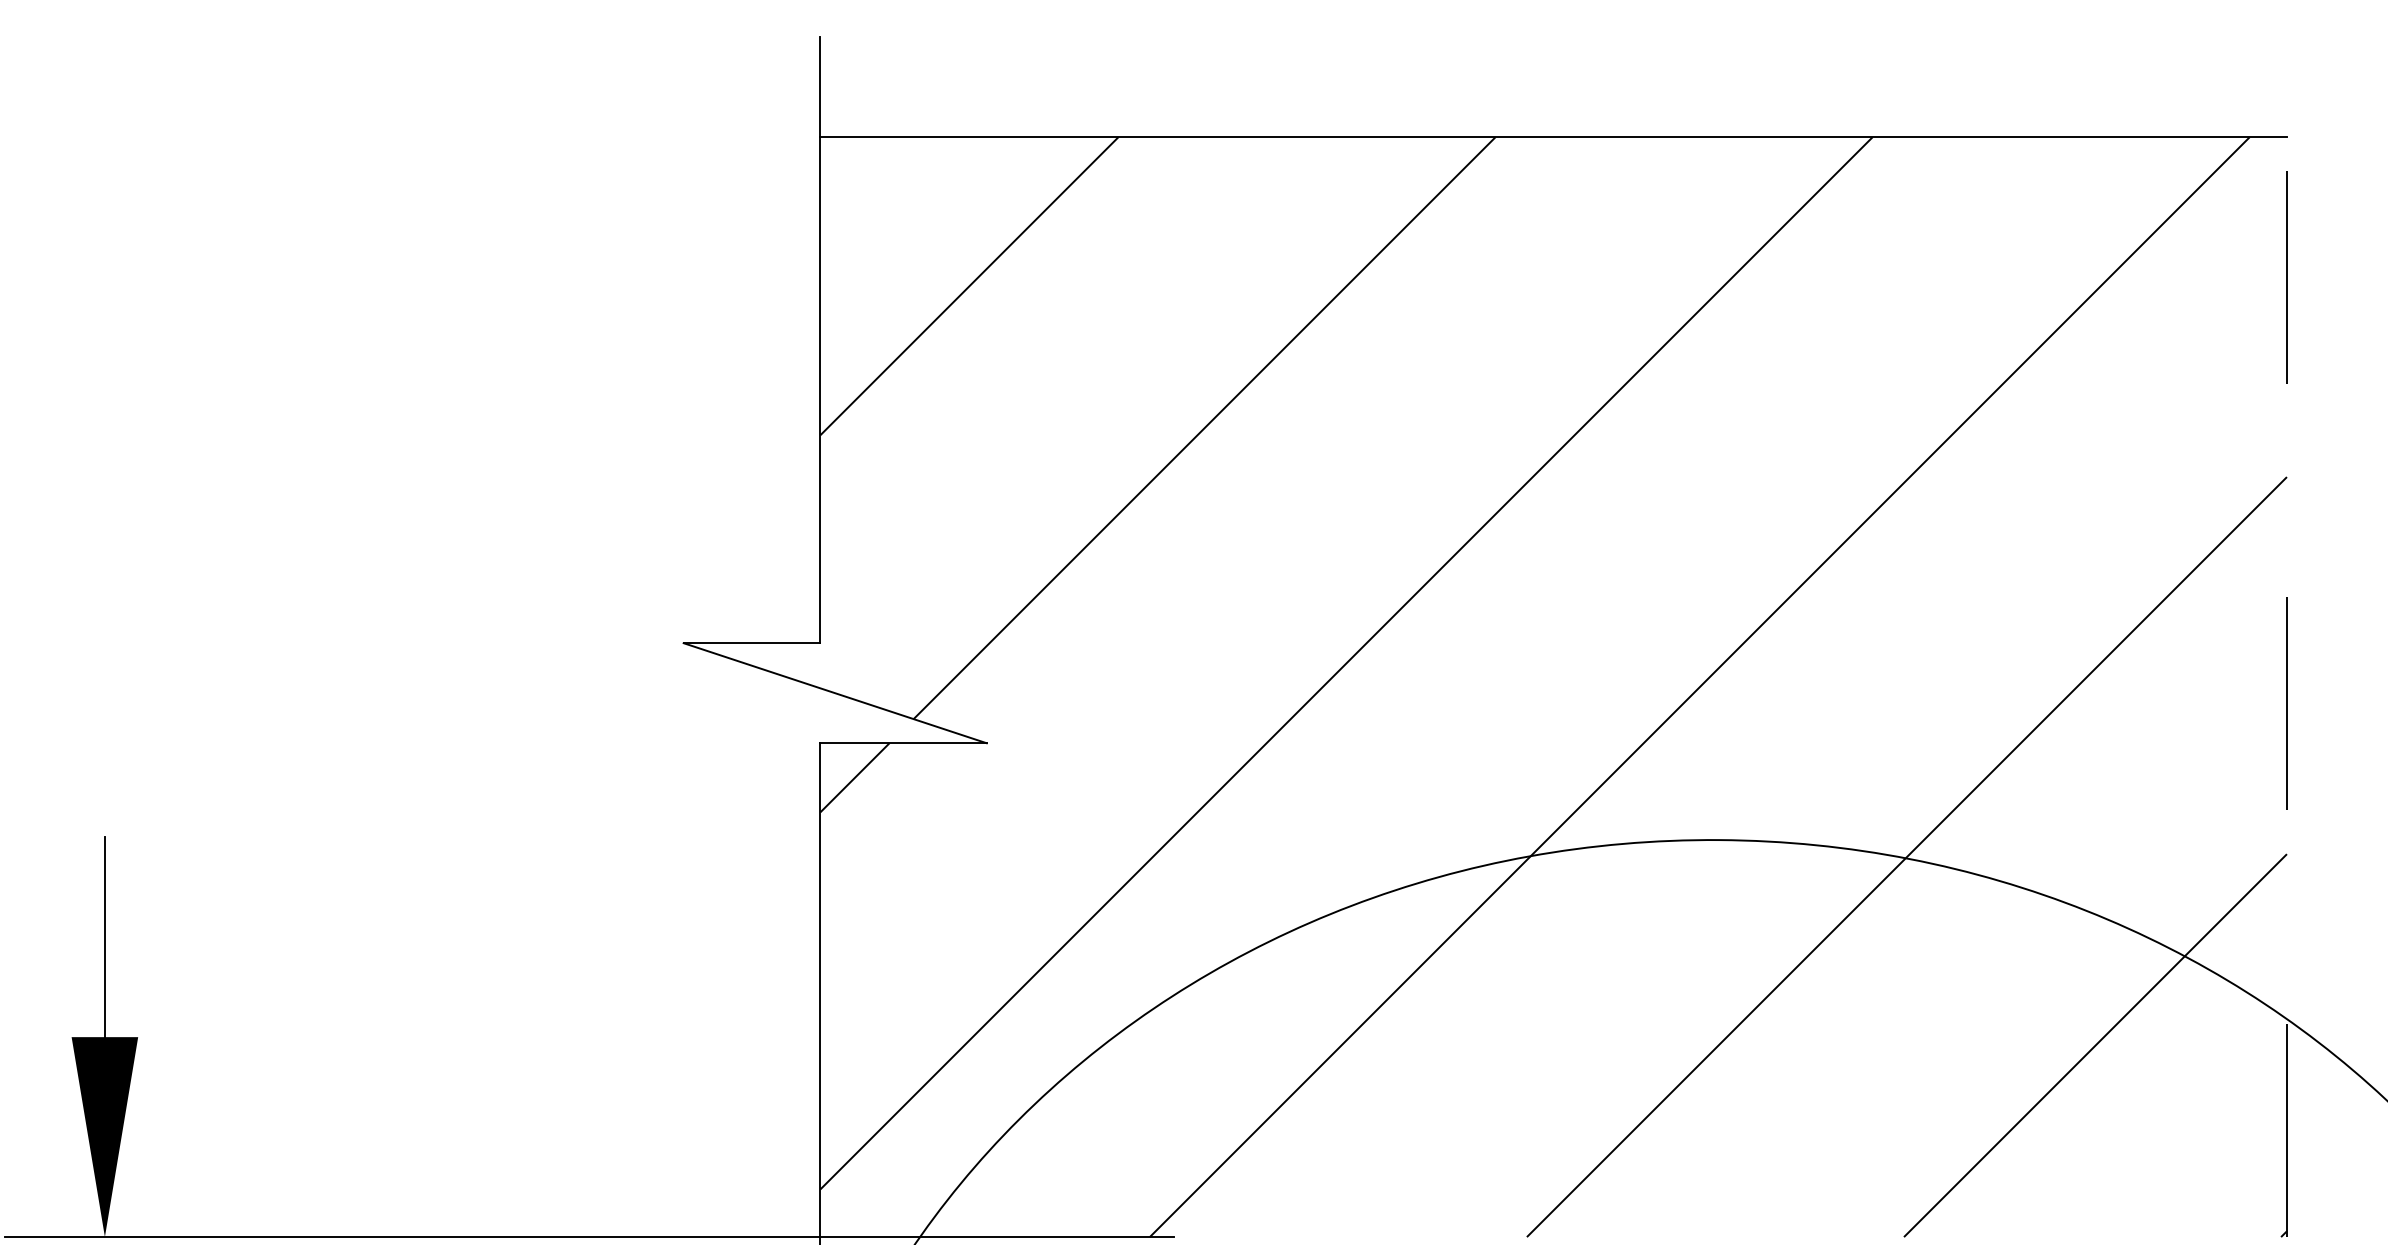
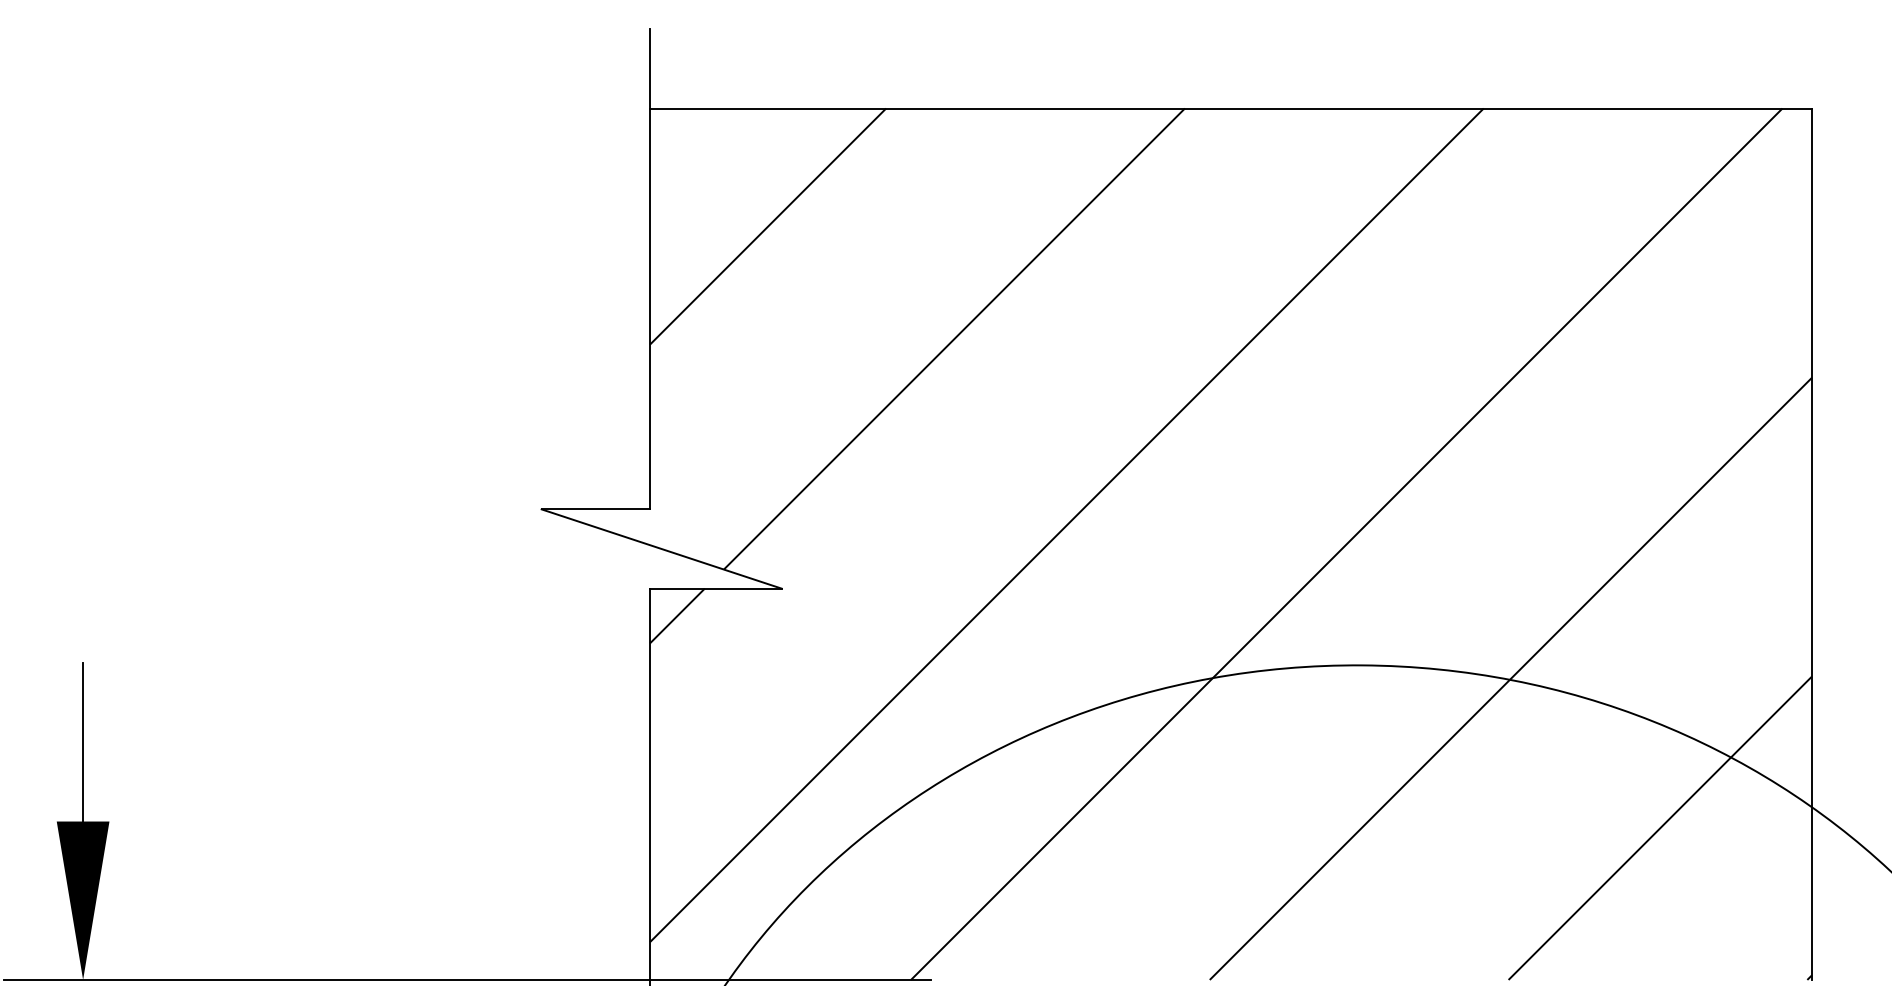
line: (2286, 687) -> (1811, 544), dashed -> solid

